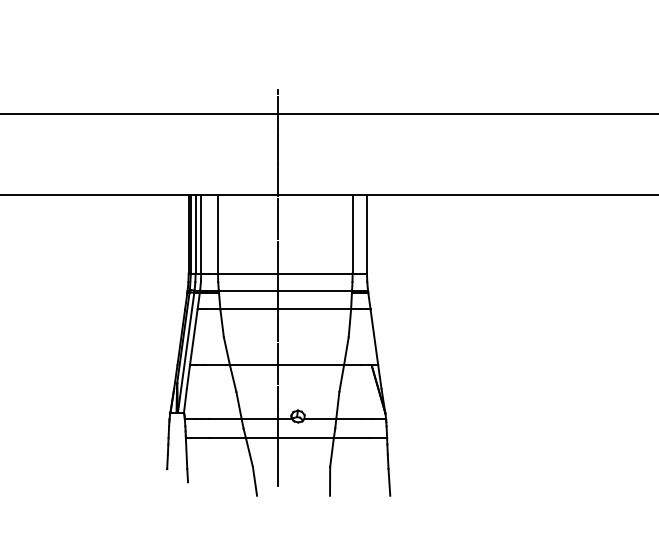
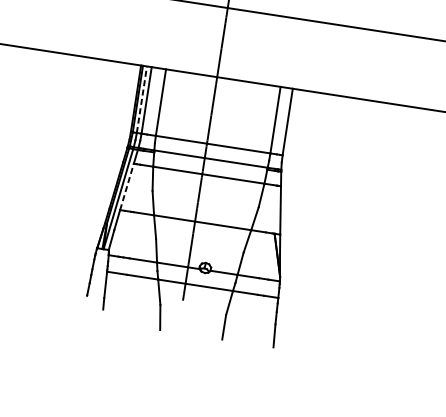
line: (195, 233) -> (141, 98), solid -> dashed
line: (193, 336) -> (126, 186), solid -> dashed
line: (278, 472) -> (181, 313), removed

